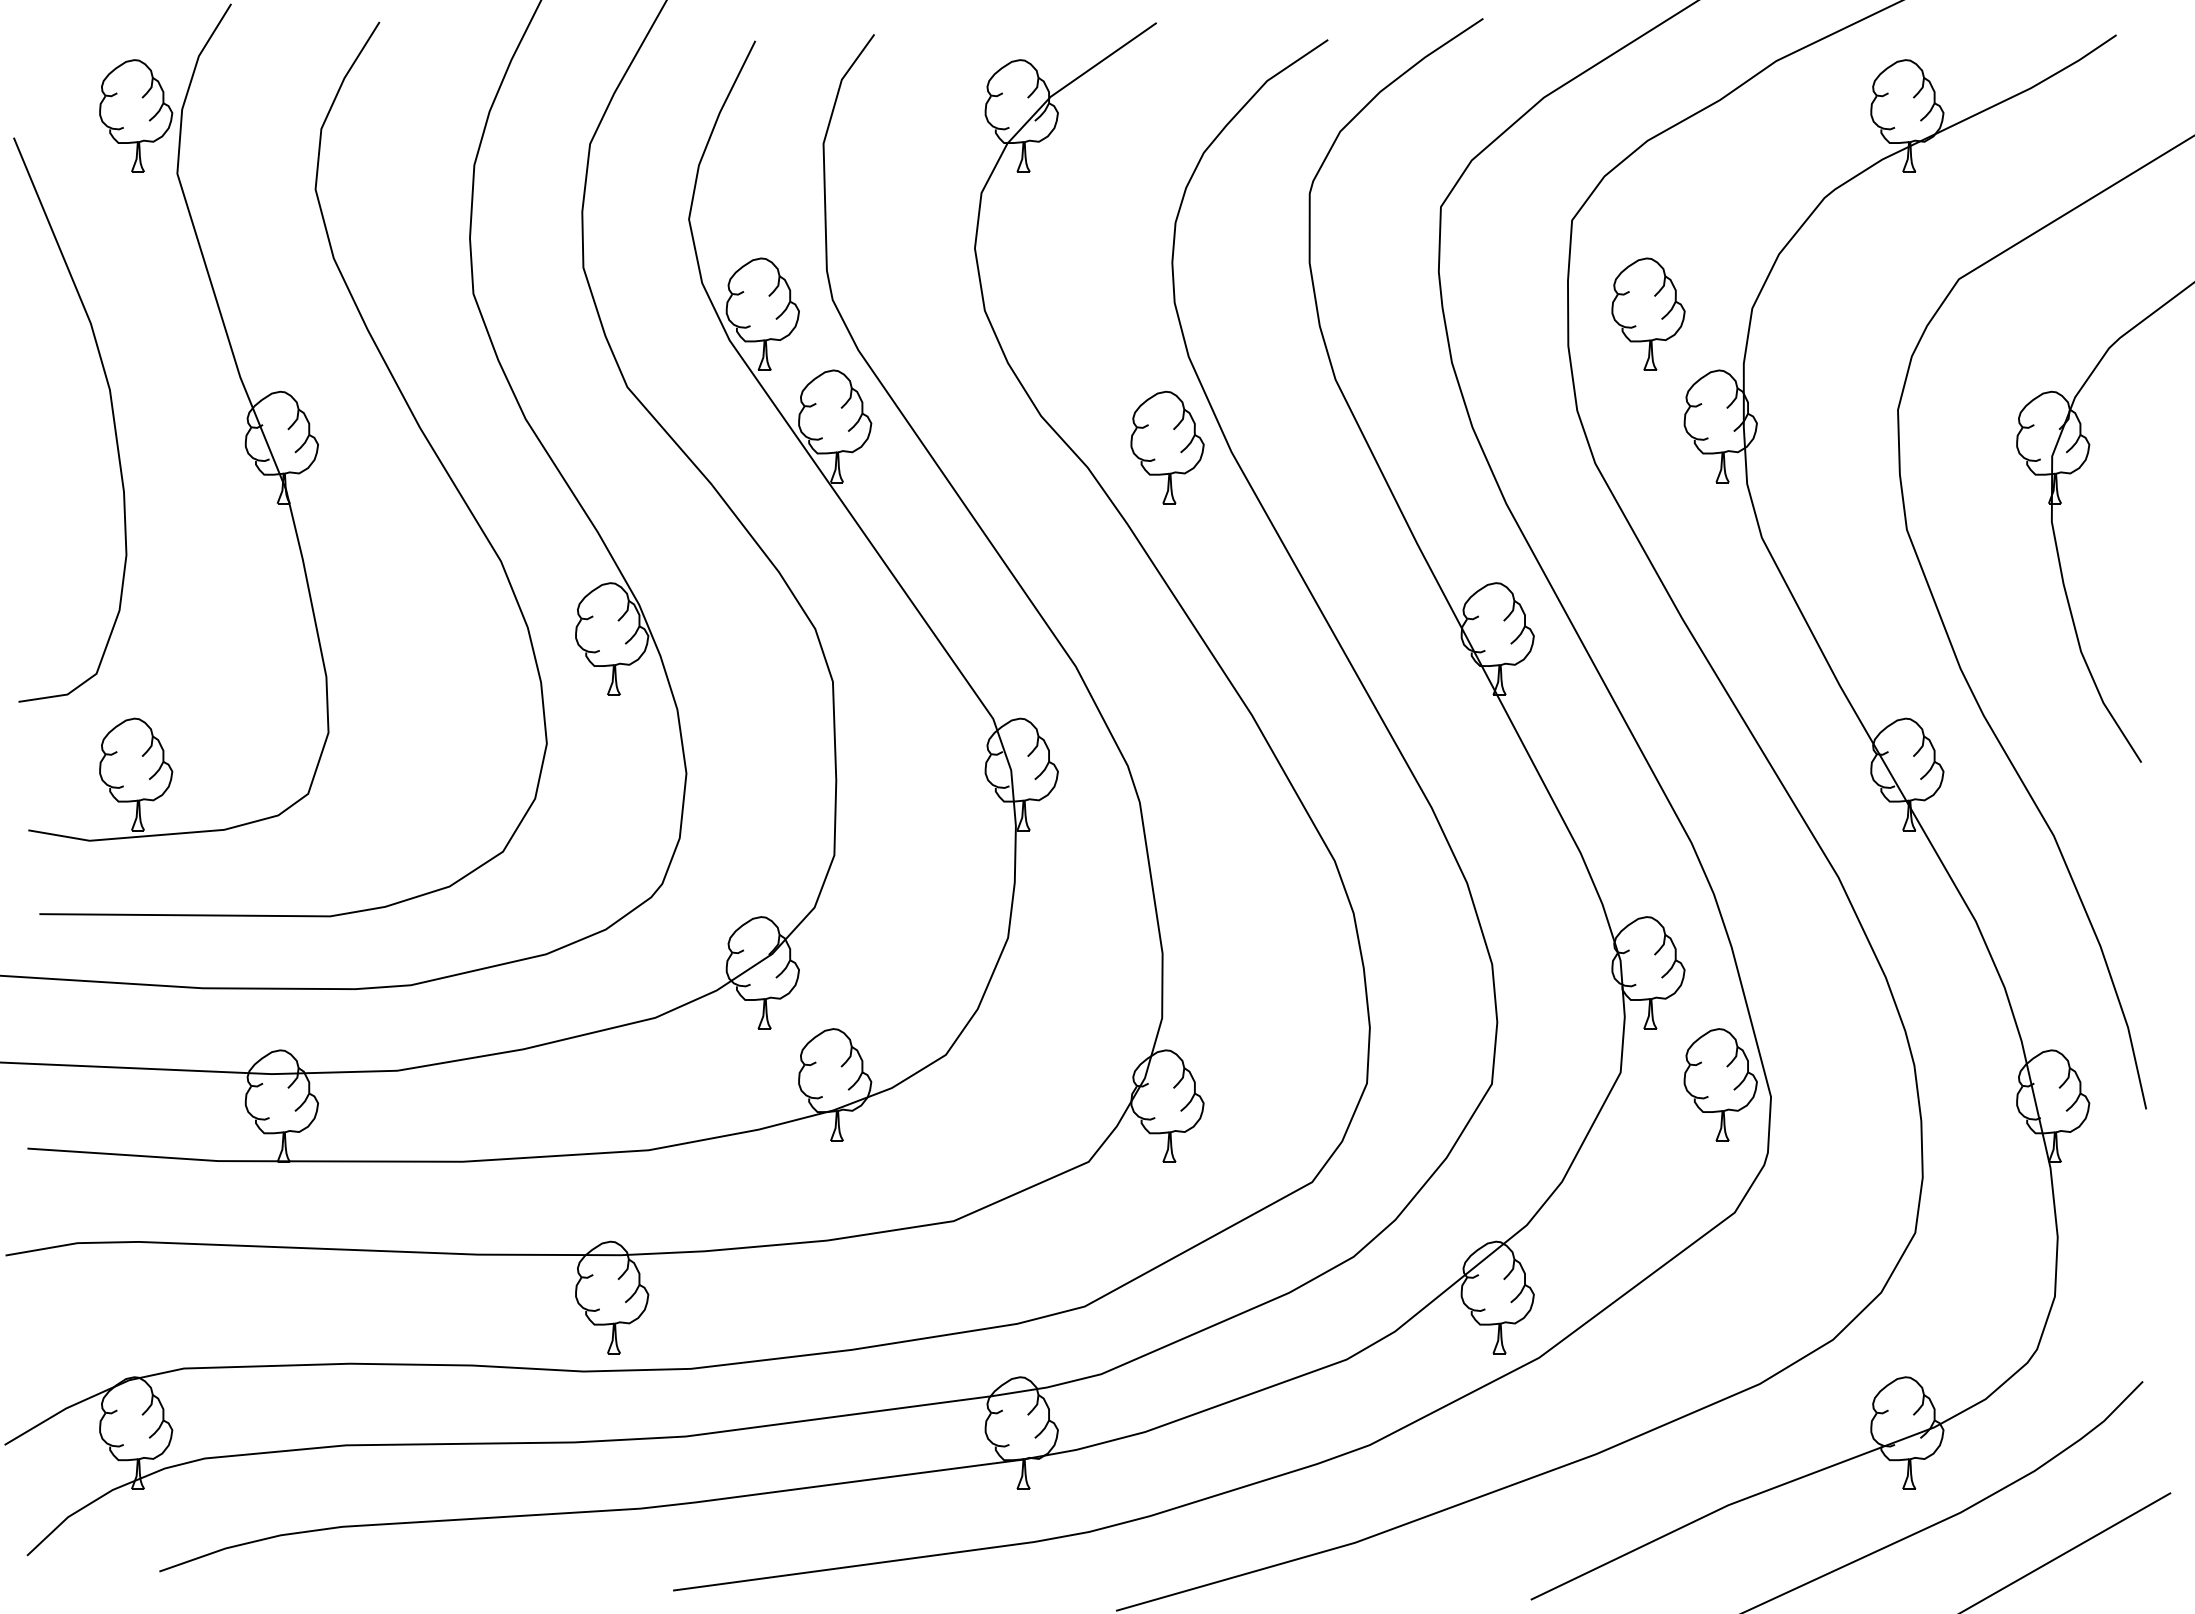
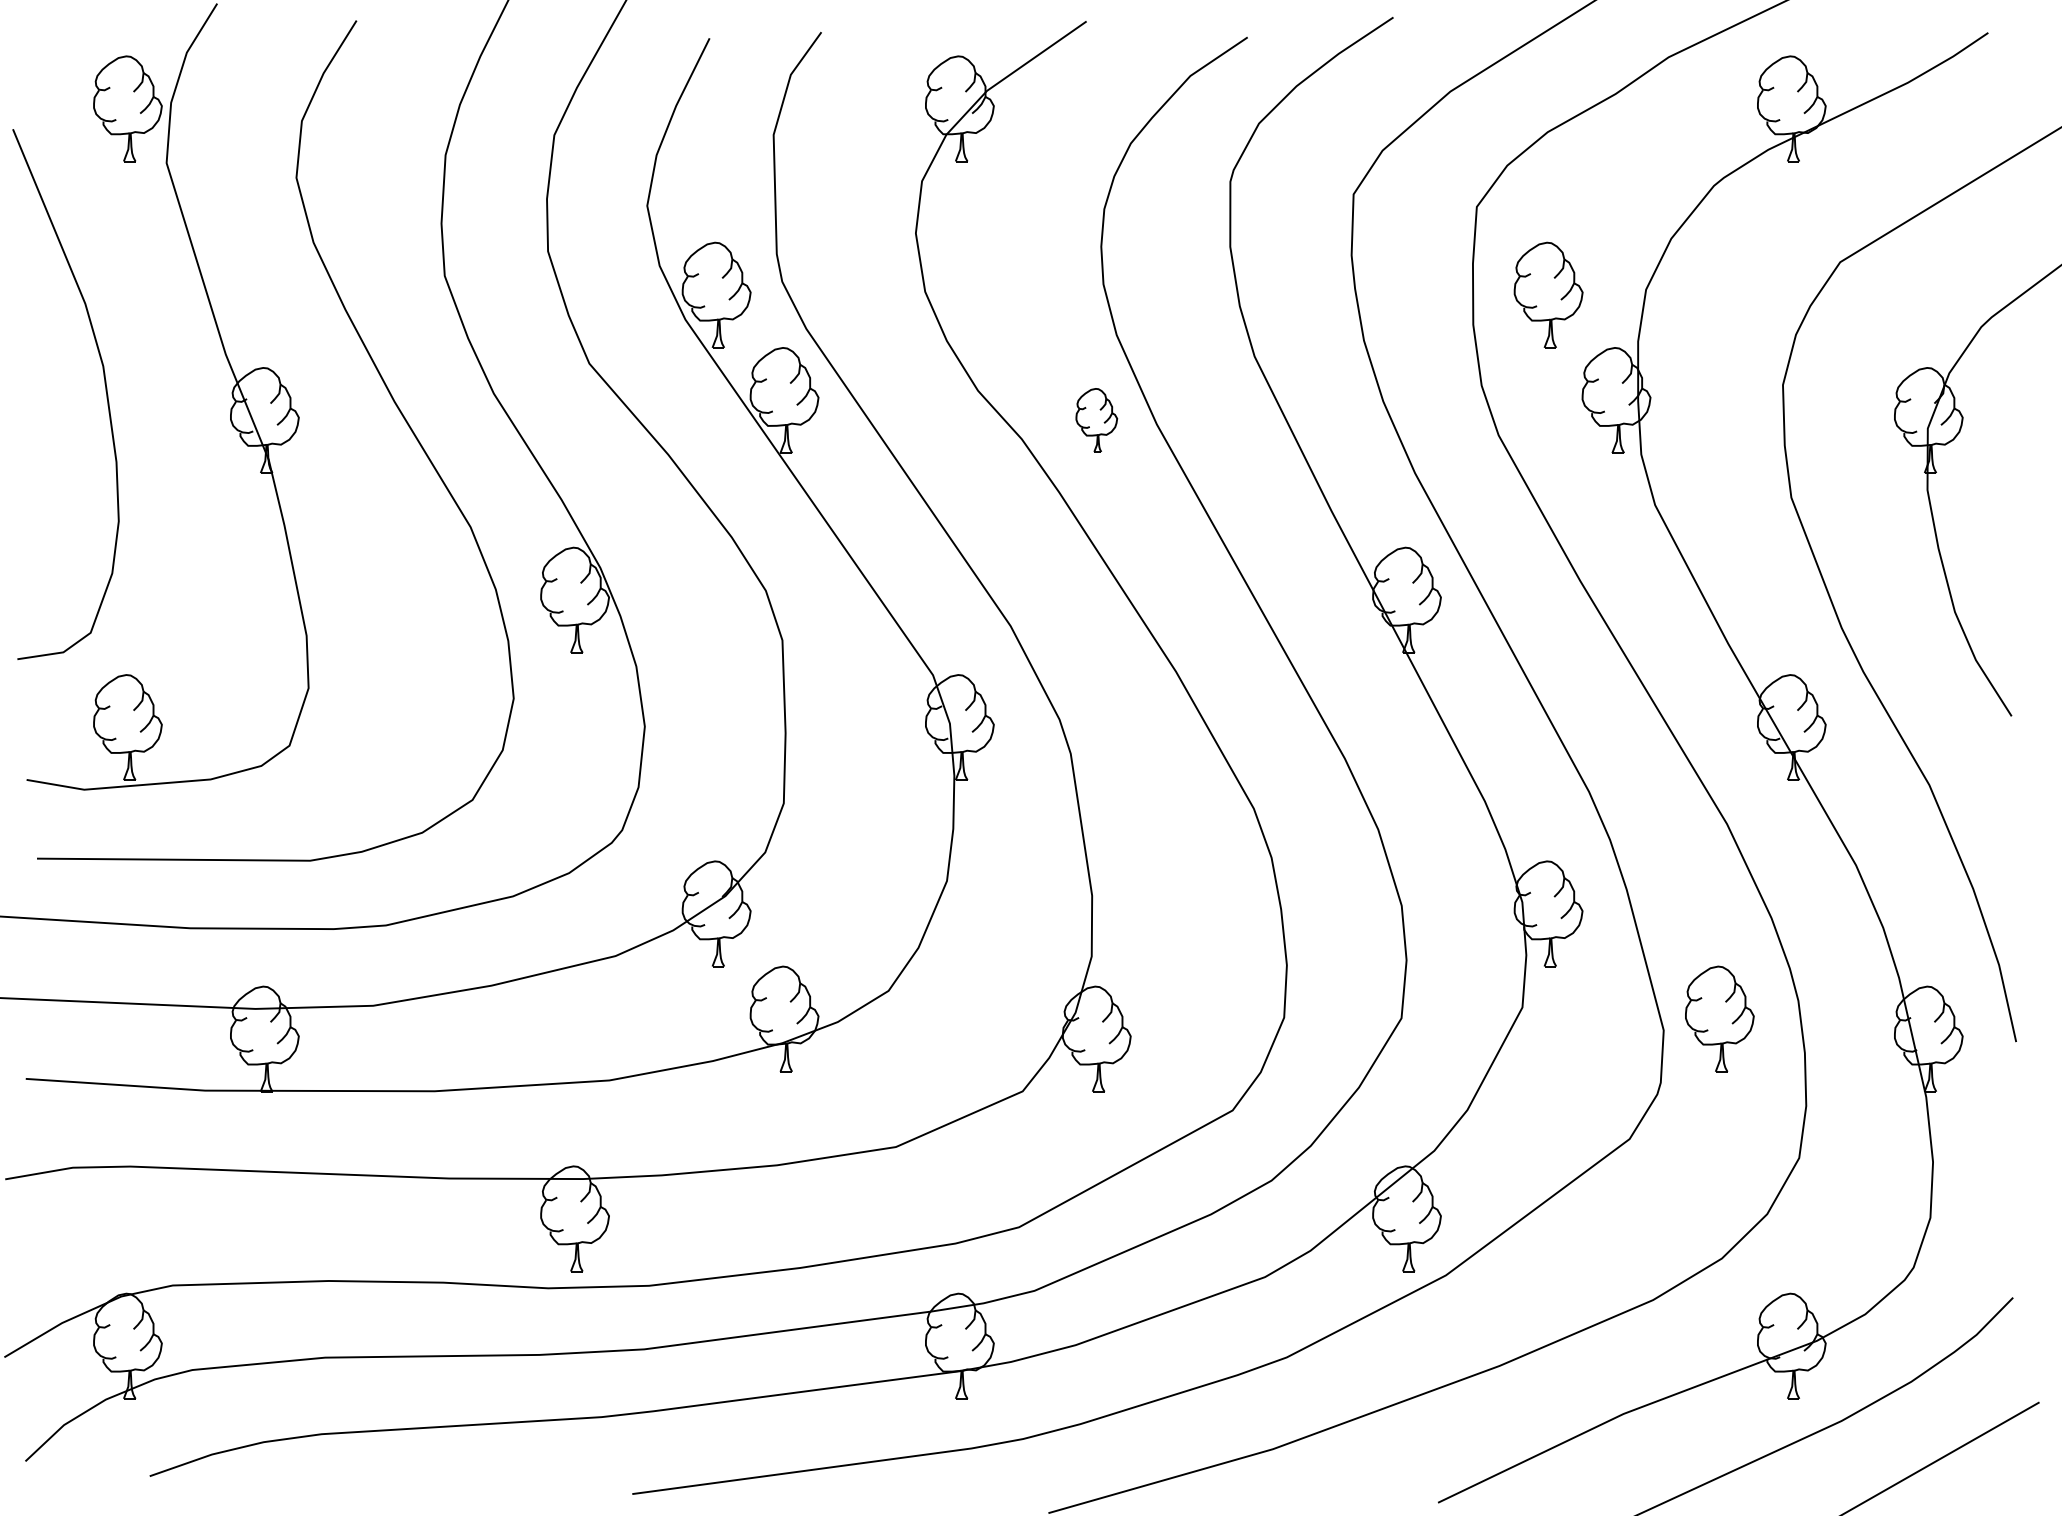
part: (1167, 447) -> (1096, 420), size x0.6
part: (1720, 1084) -> (1719, 1018), moved

